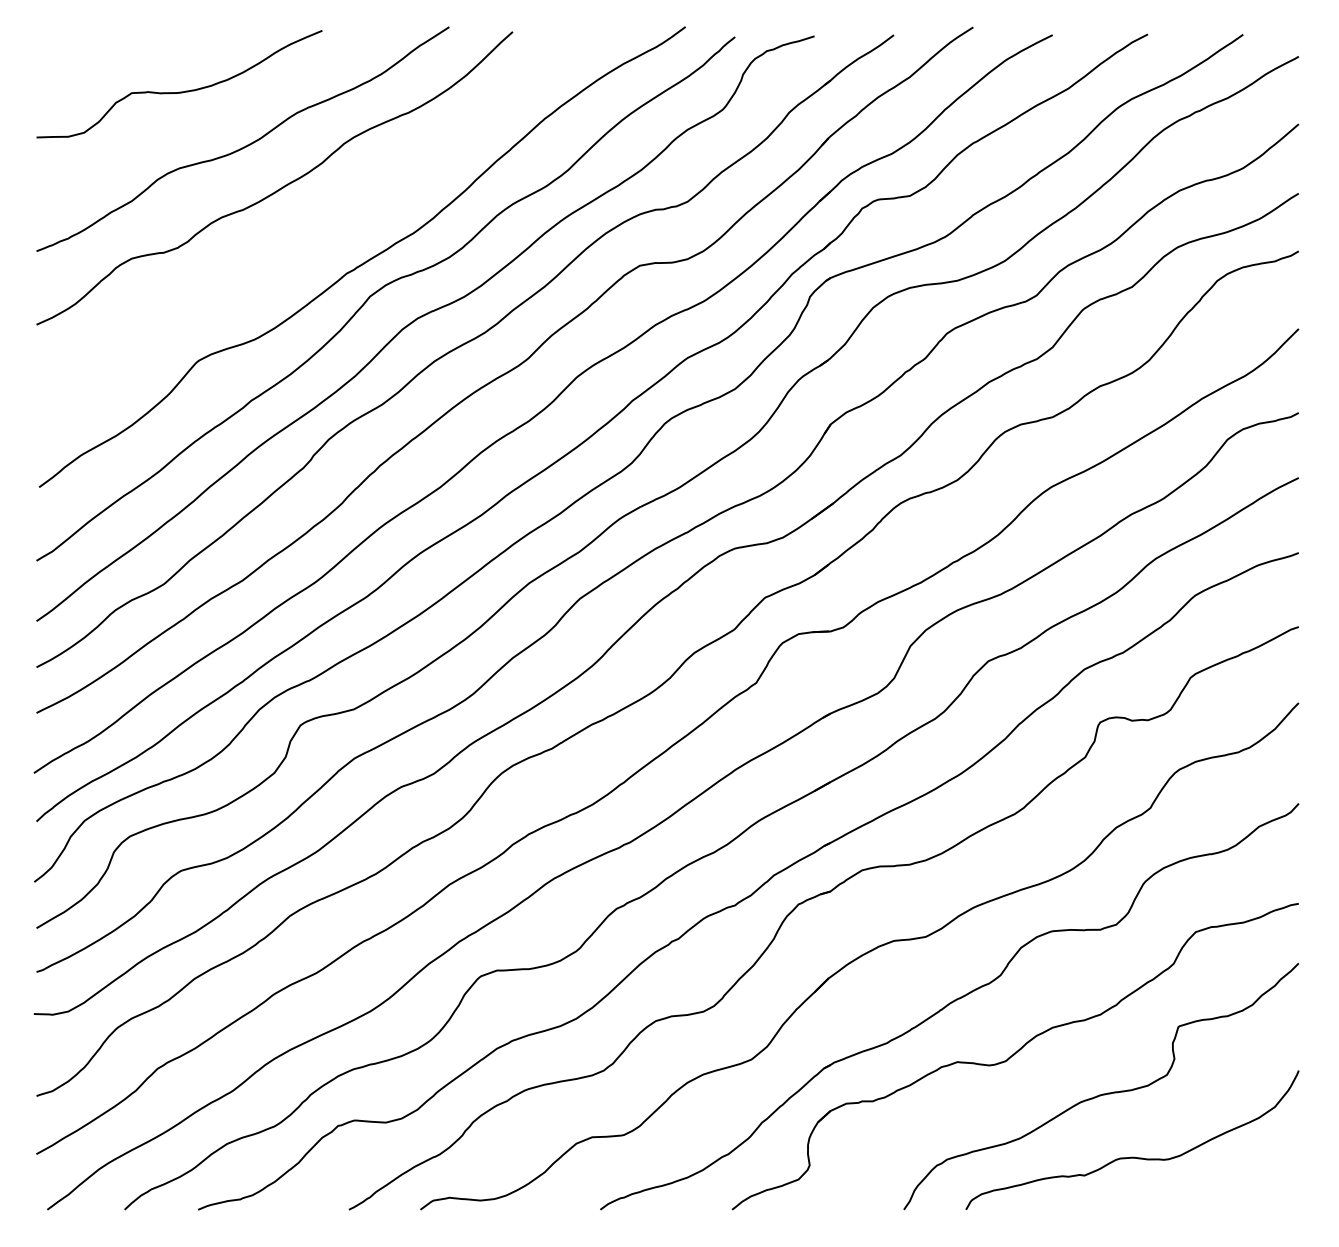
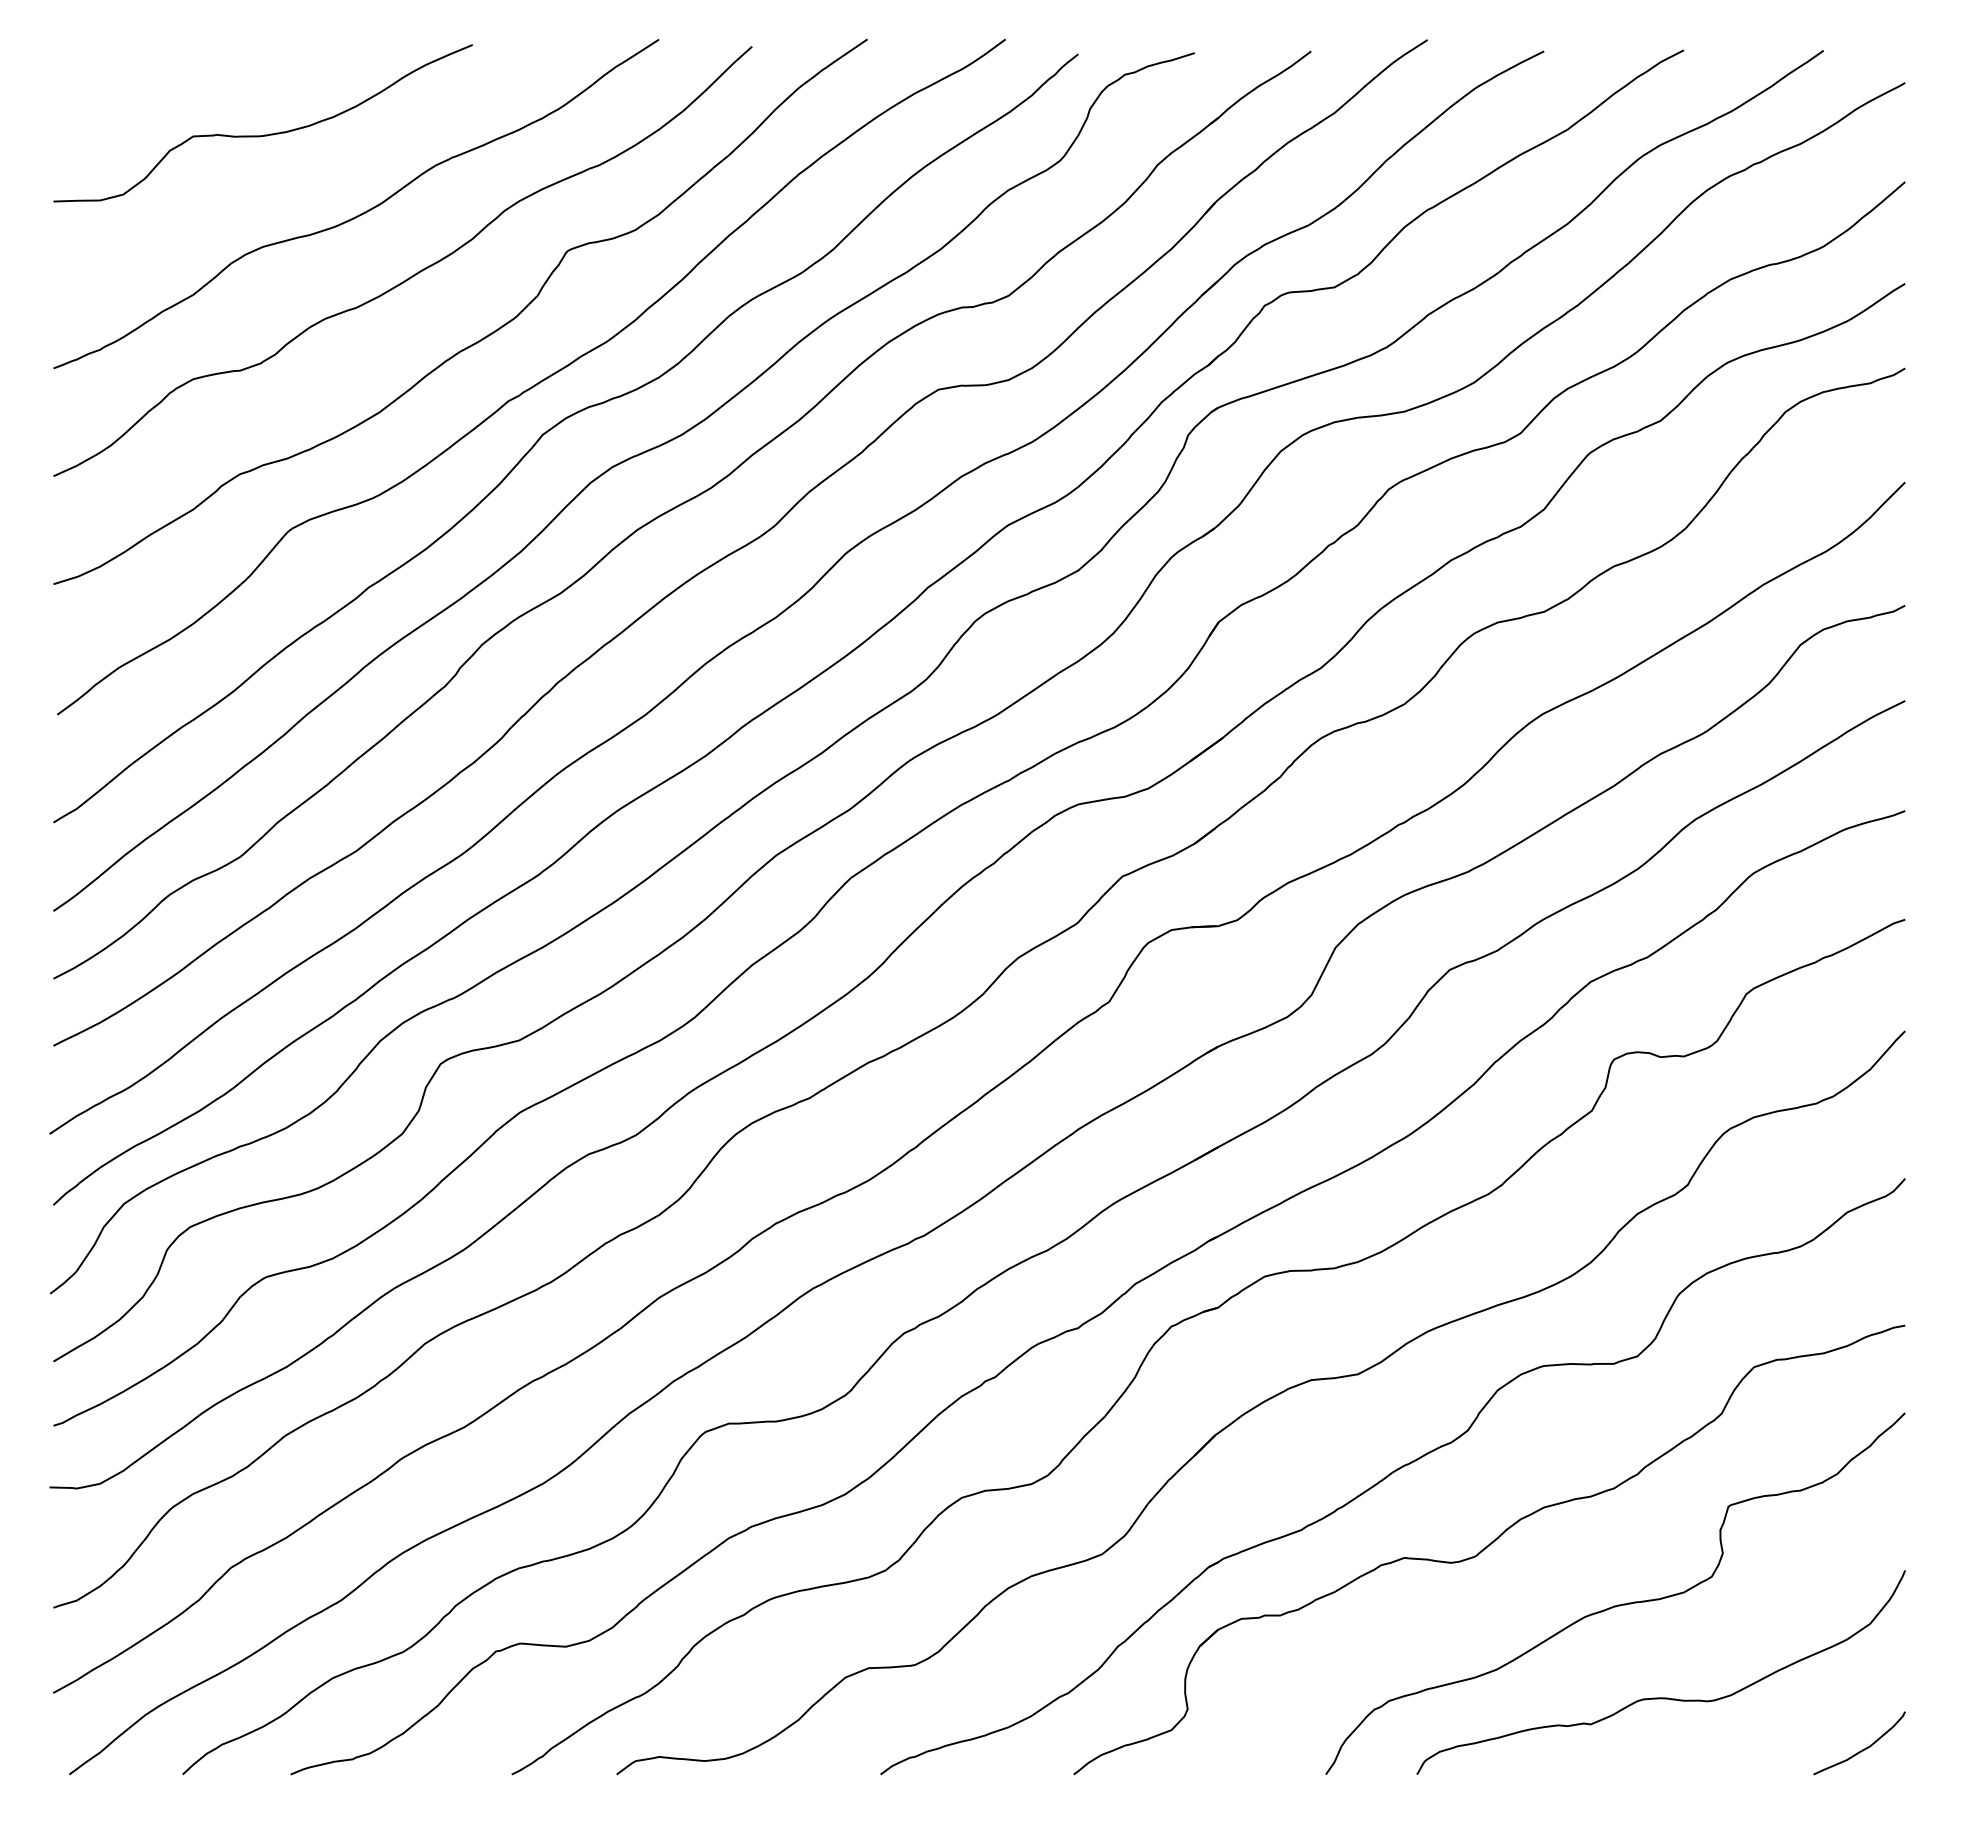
curve: (326, 231) -> (478, 339), added
curve: (1269, 1192) -> (1862, 1749), added

